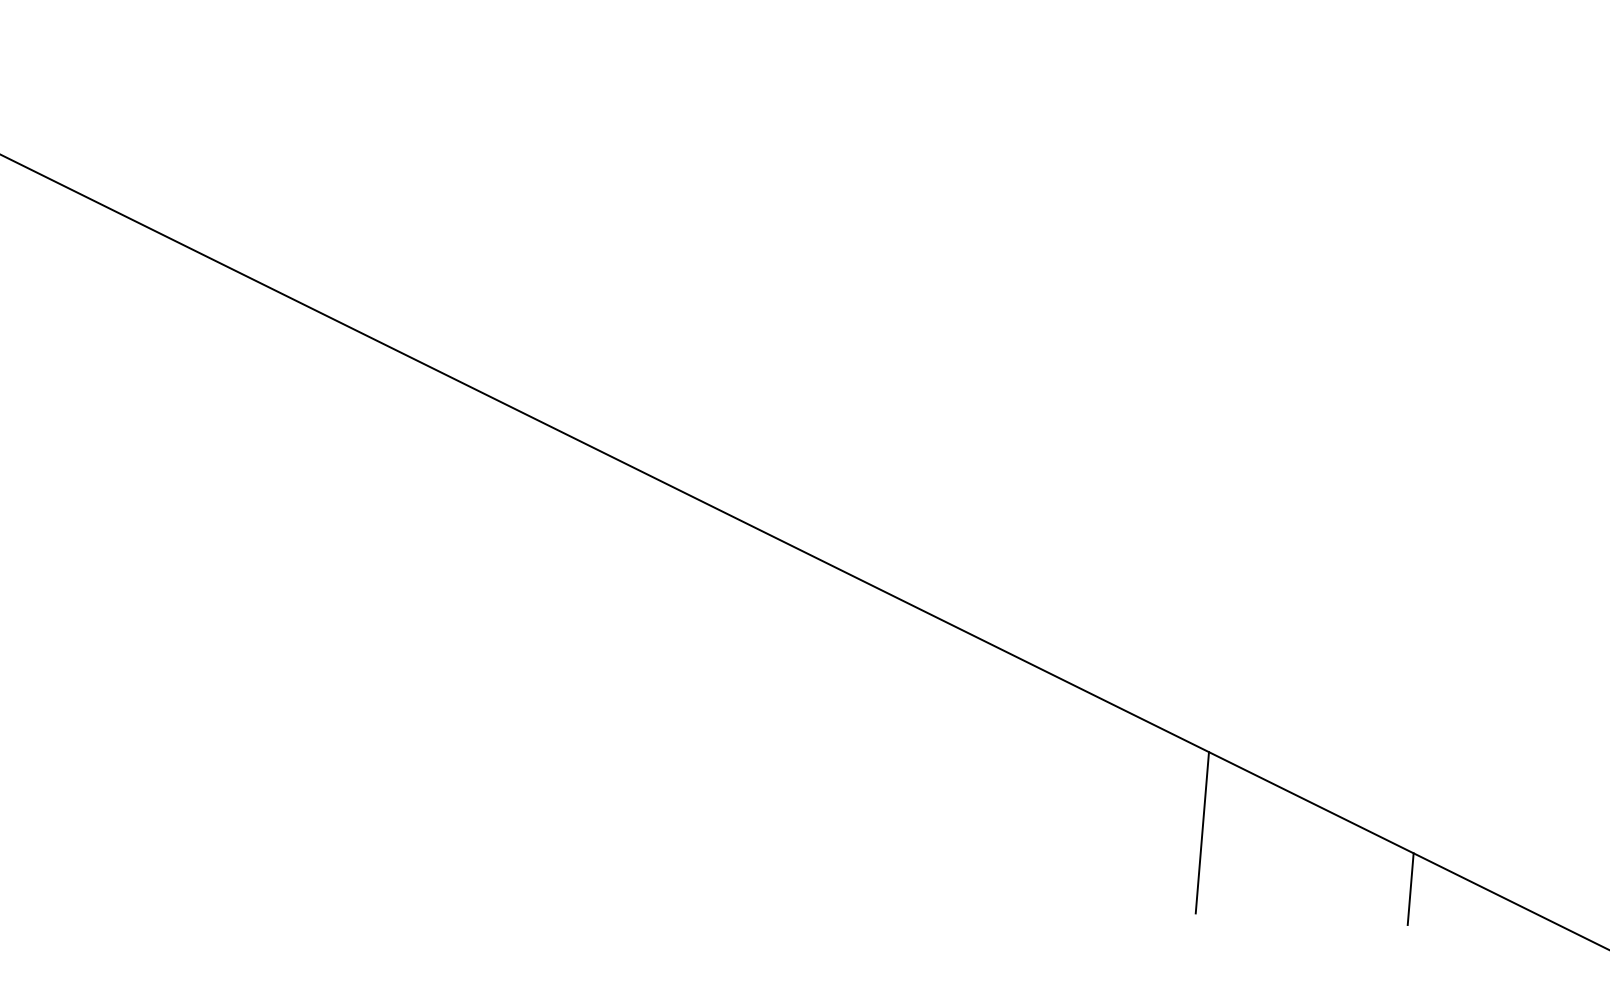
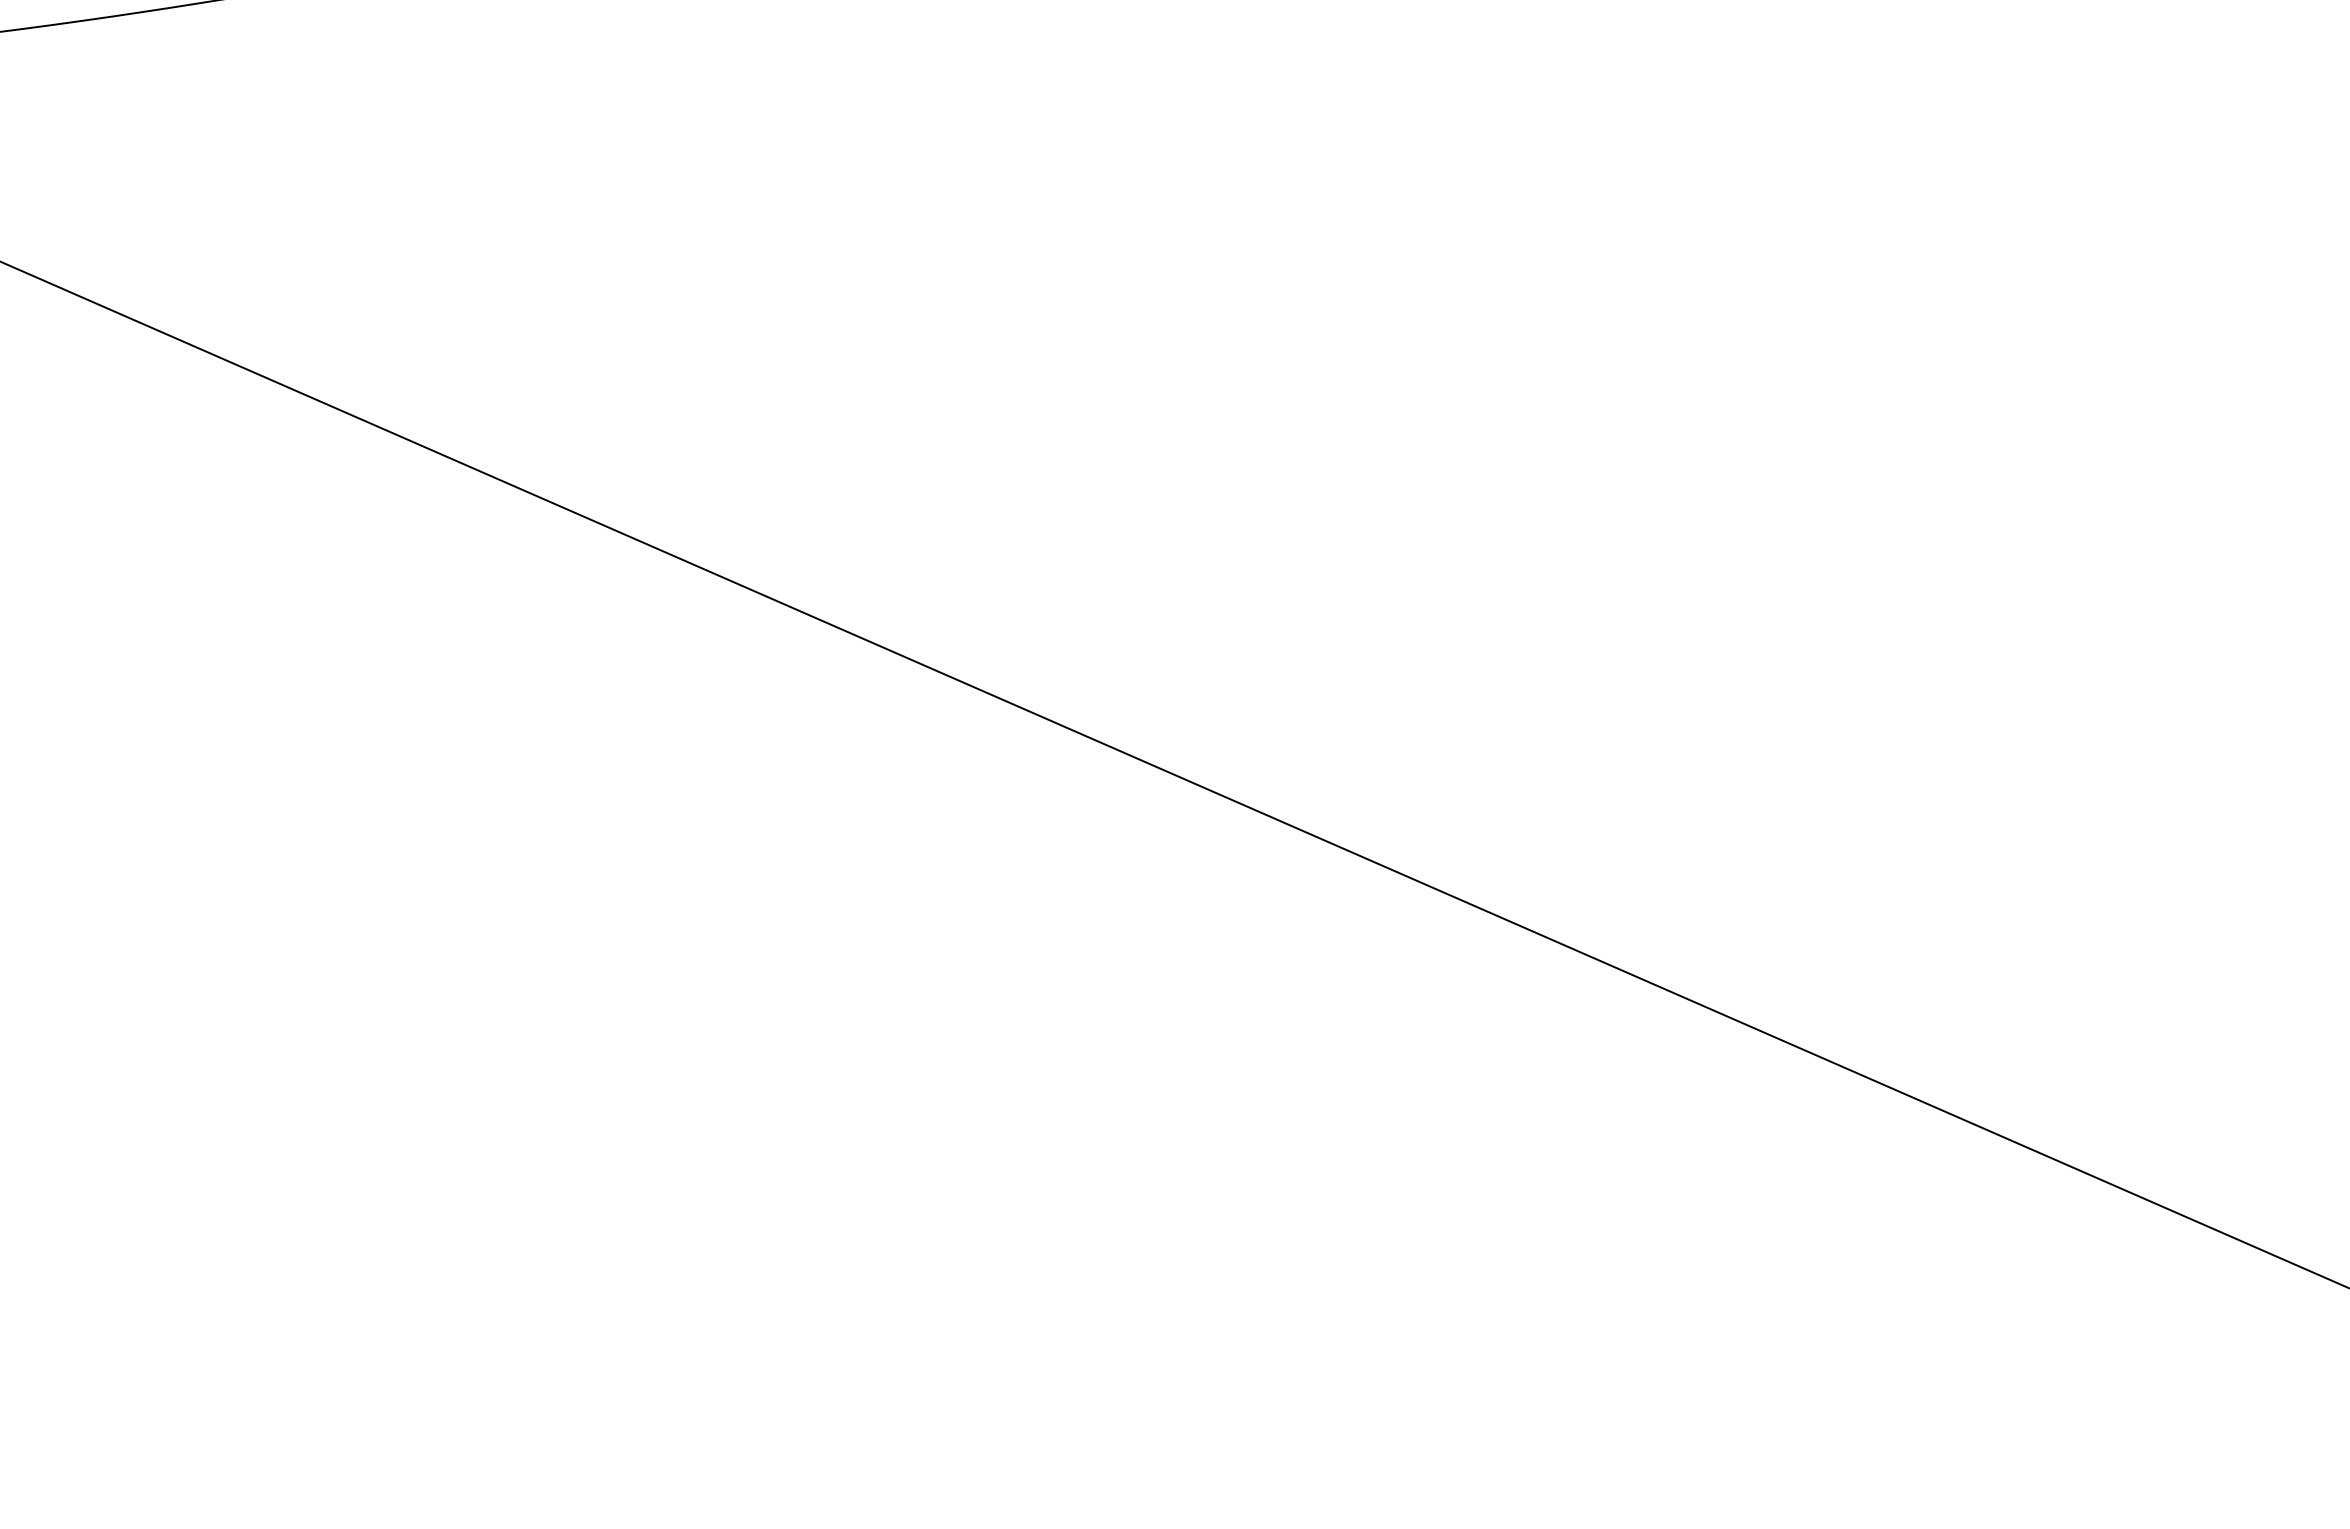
line: (1202, 832) -> (1954, 1229), removed
line: (1410, 889) -> (2246, 1294), removed

